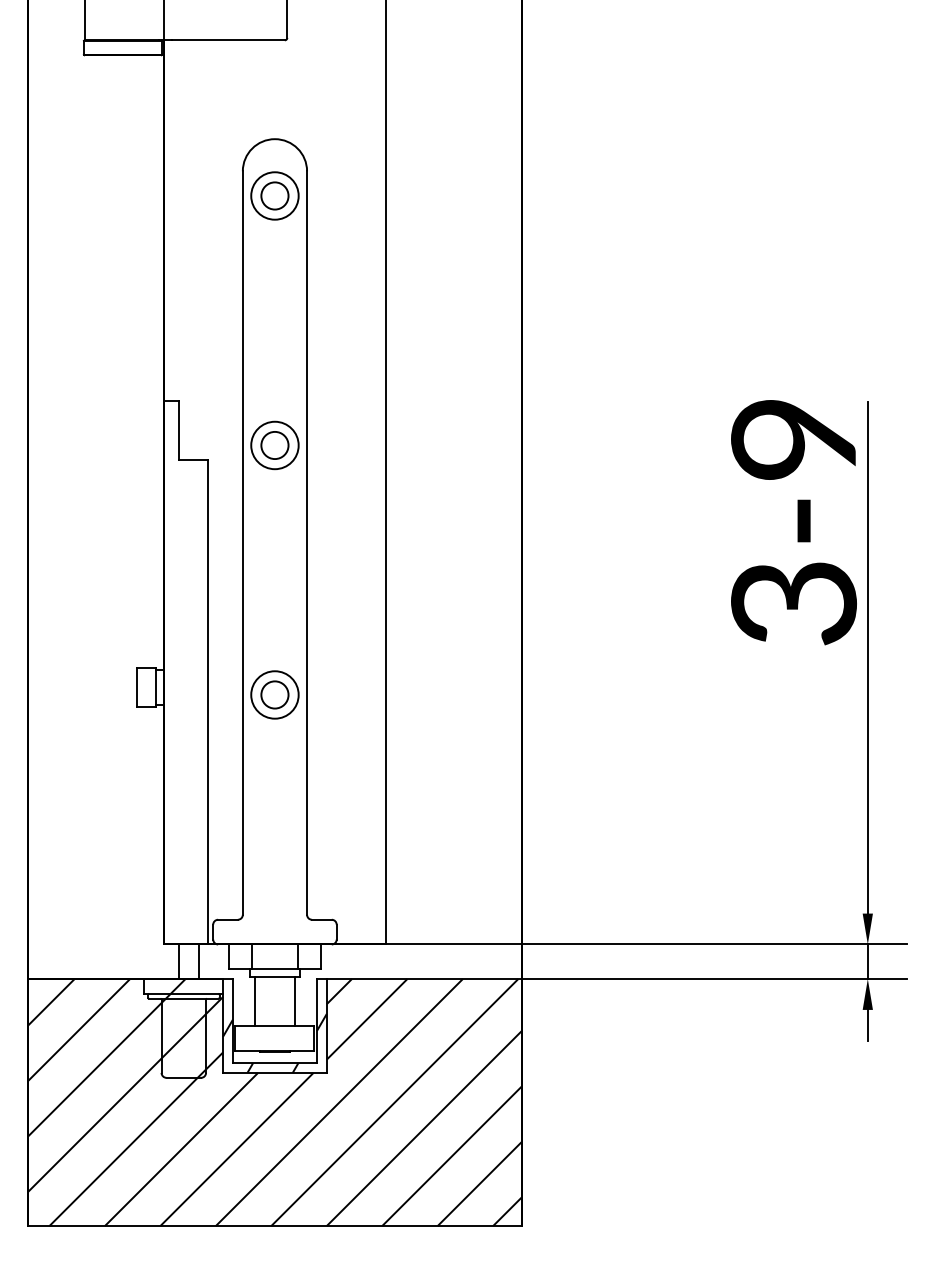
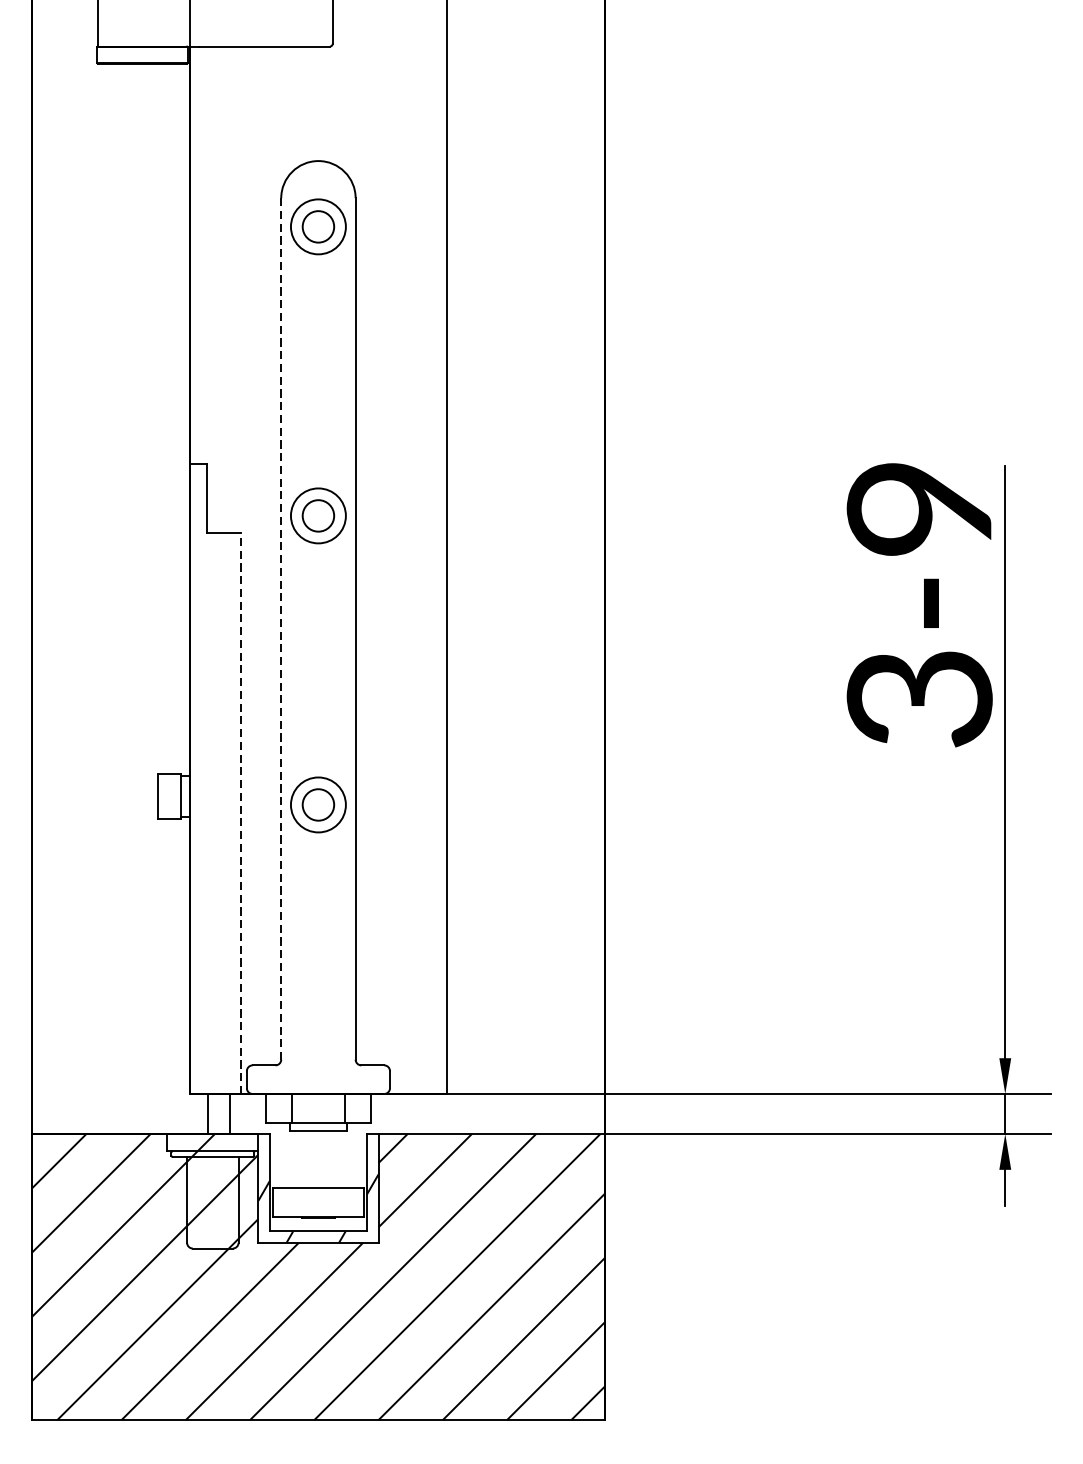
line: (242, 543) -> (280, 629), solid -> dashed
line: (208, 701) -> (241, 812), solid -> dashed
line: (255, 1000) -> (295, 1158), removed
line: (294, 1000) -> (341, 1158), removed

